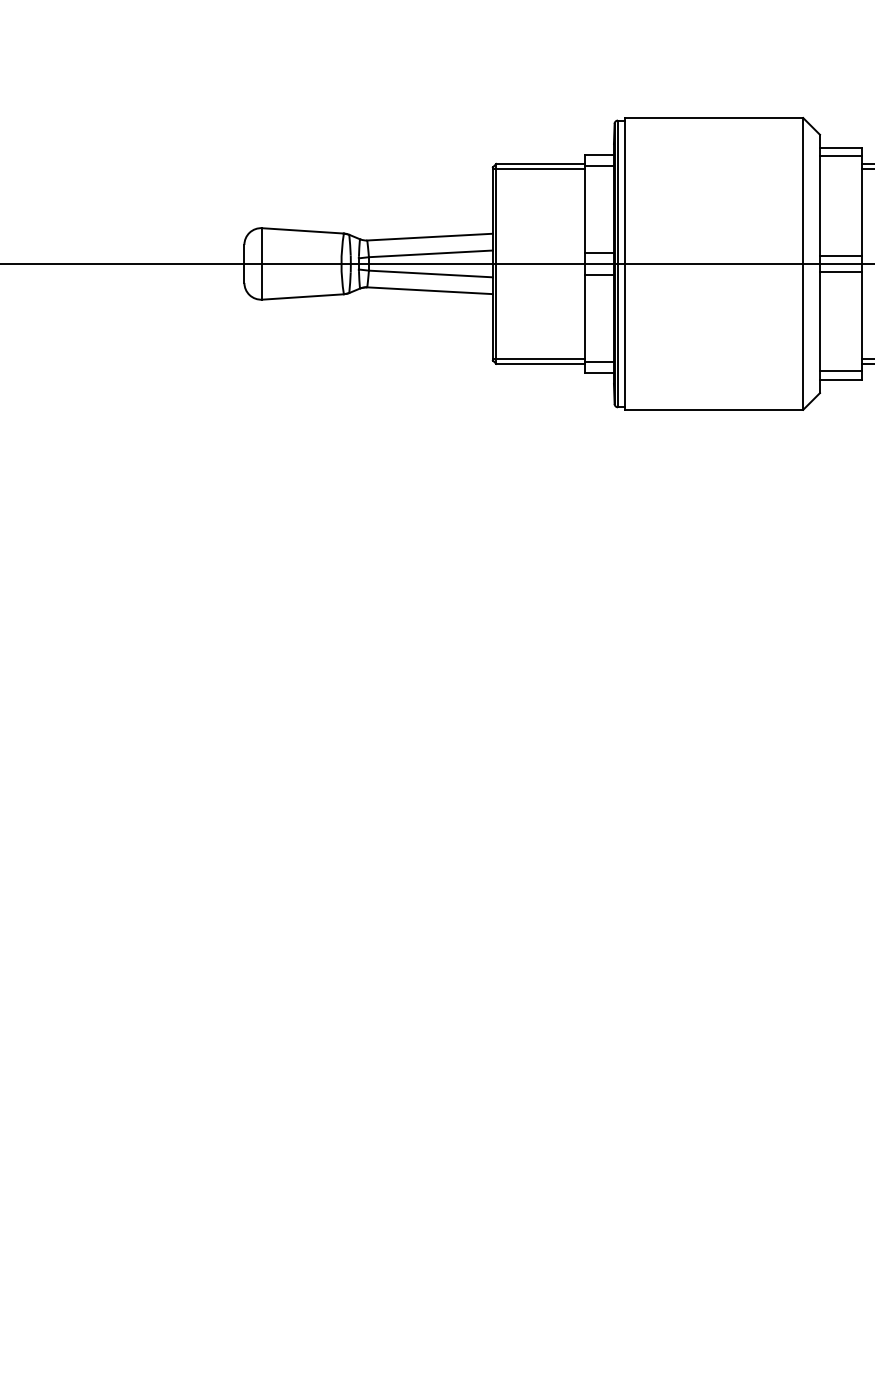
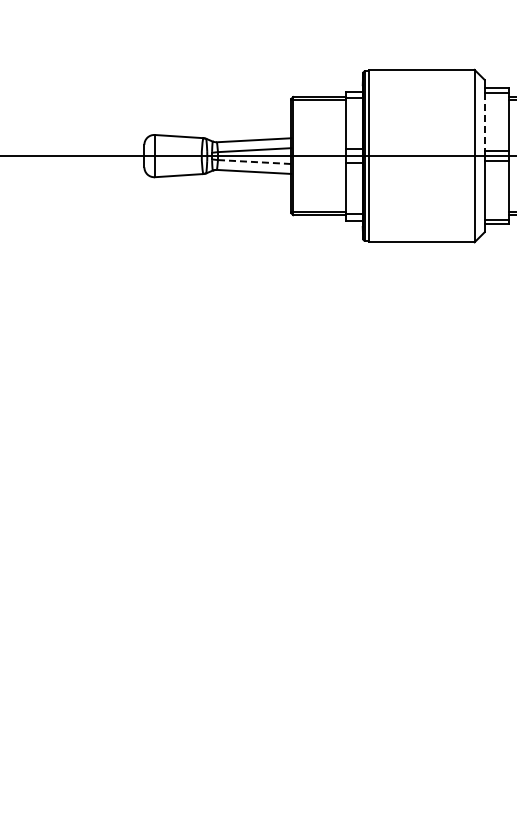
line: (819, 207) -> (484, 122), solid -> dashed
line: (430, 274) -> (254, 162), solid -> dashed

